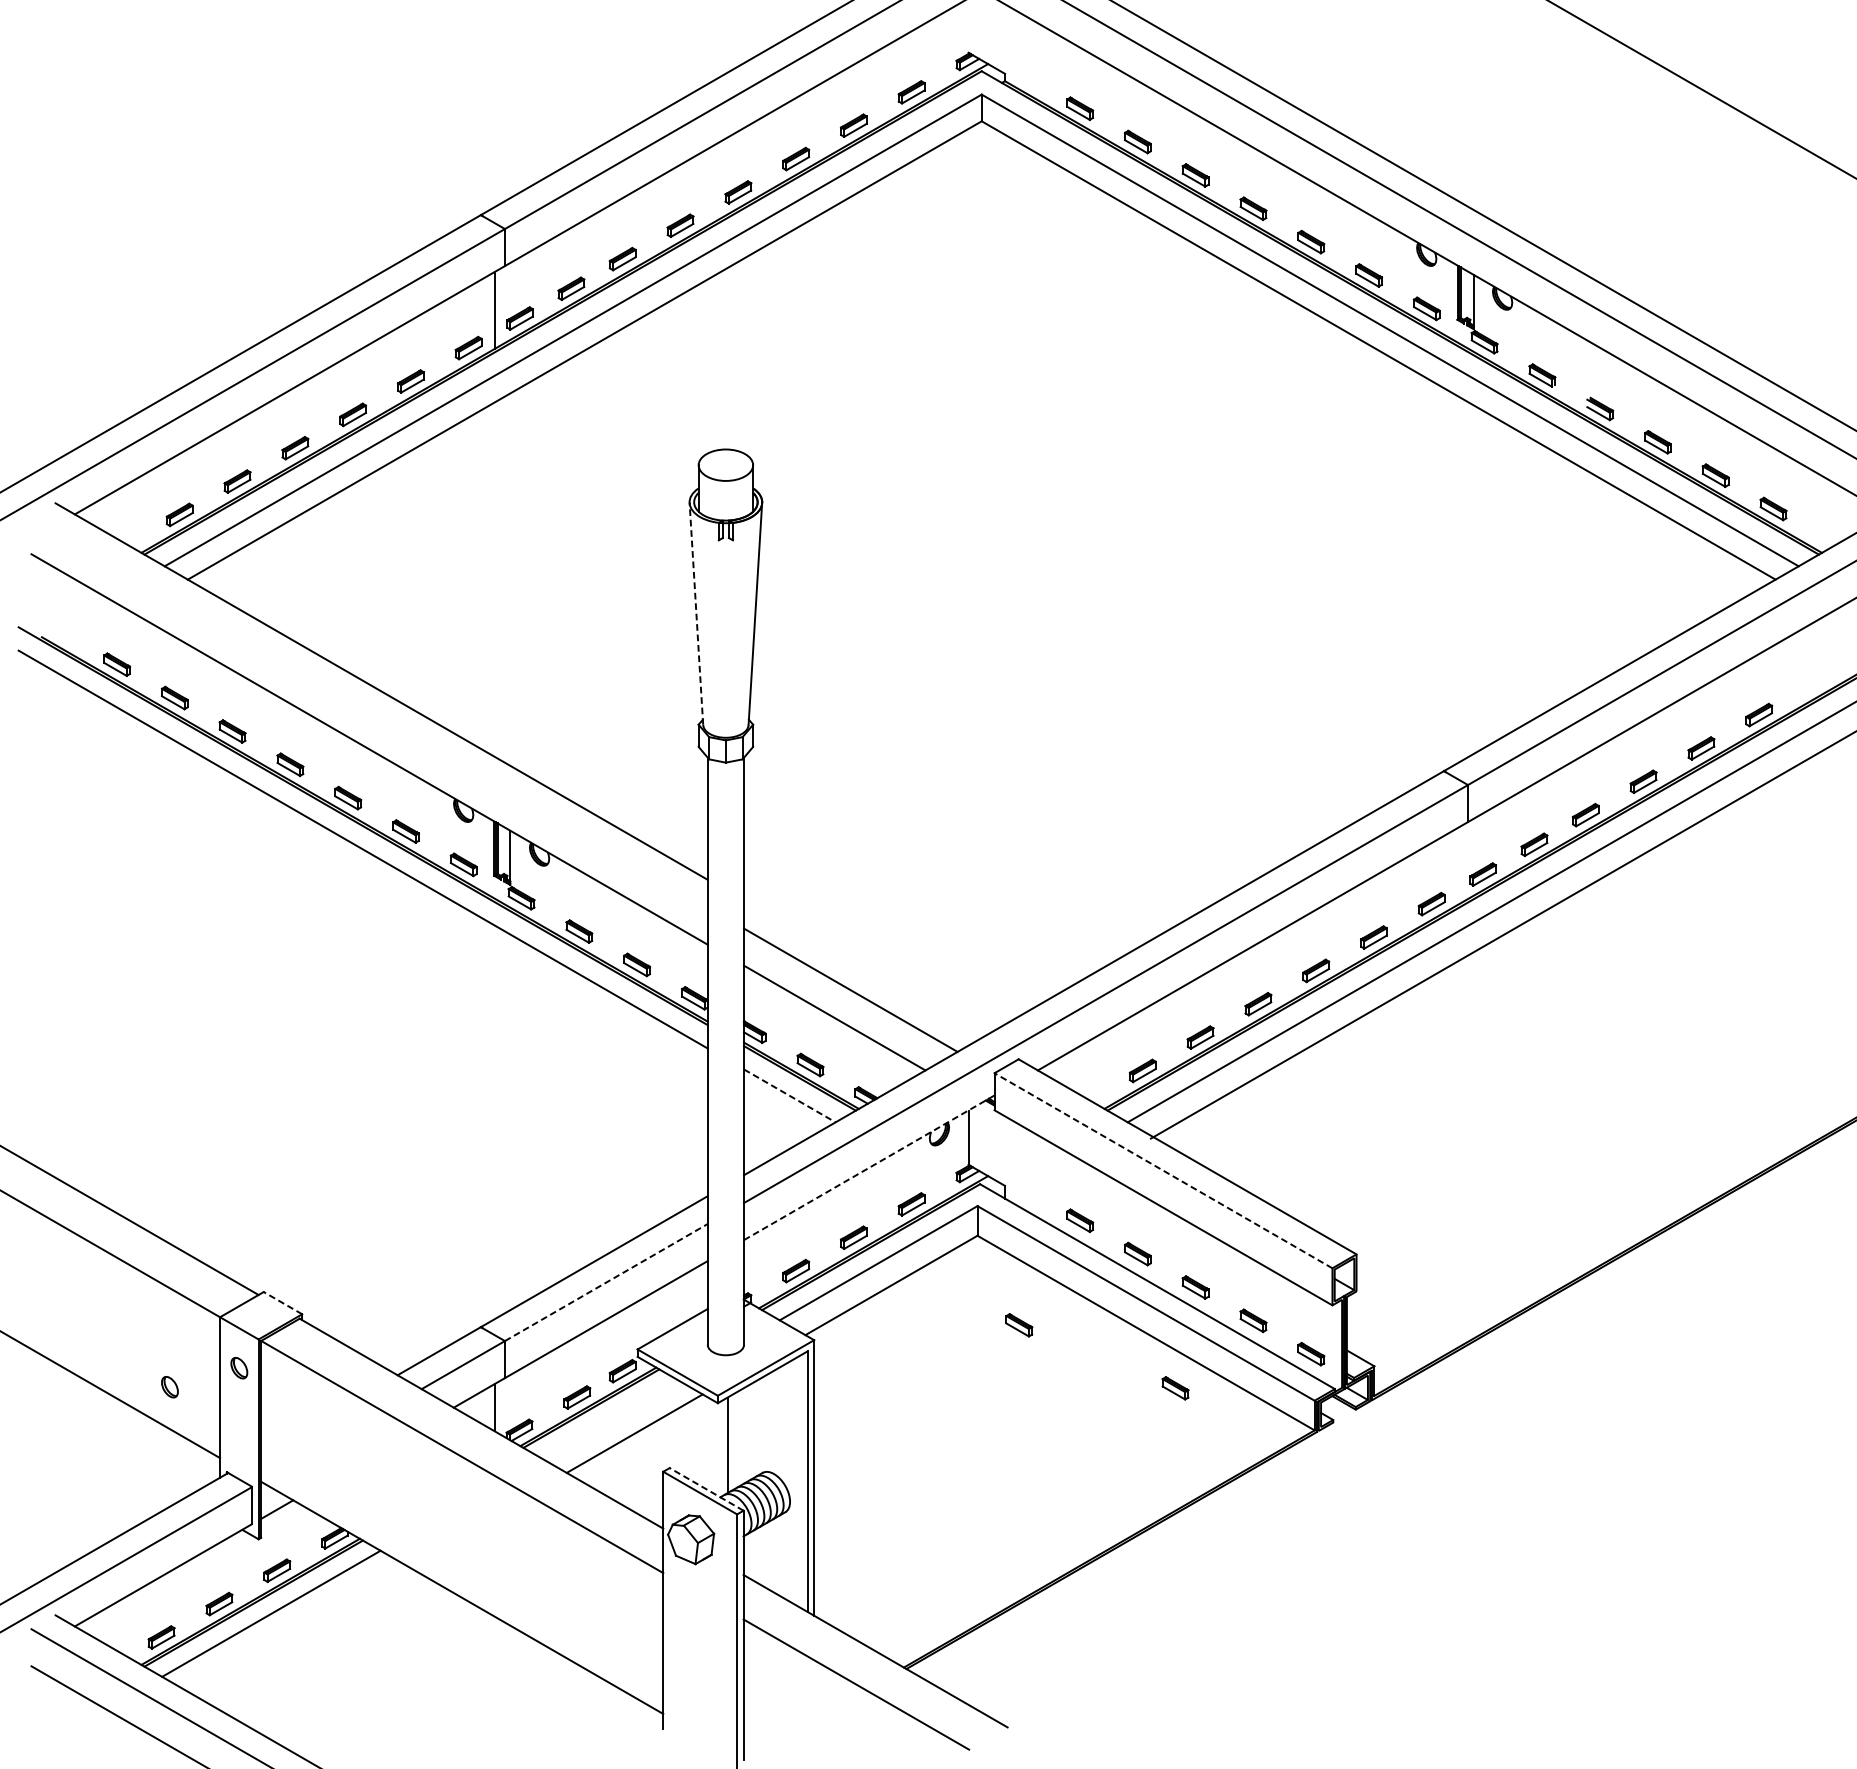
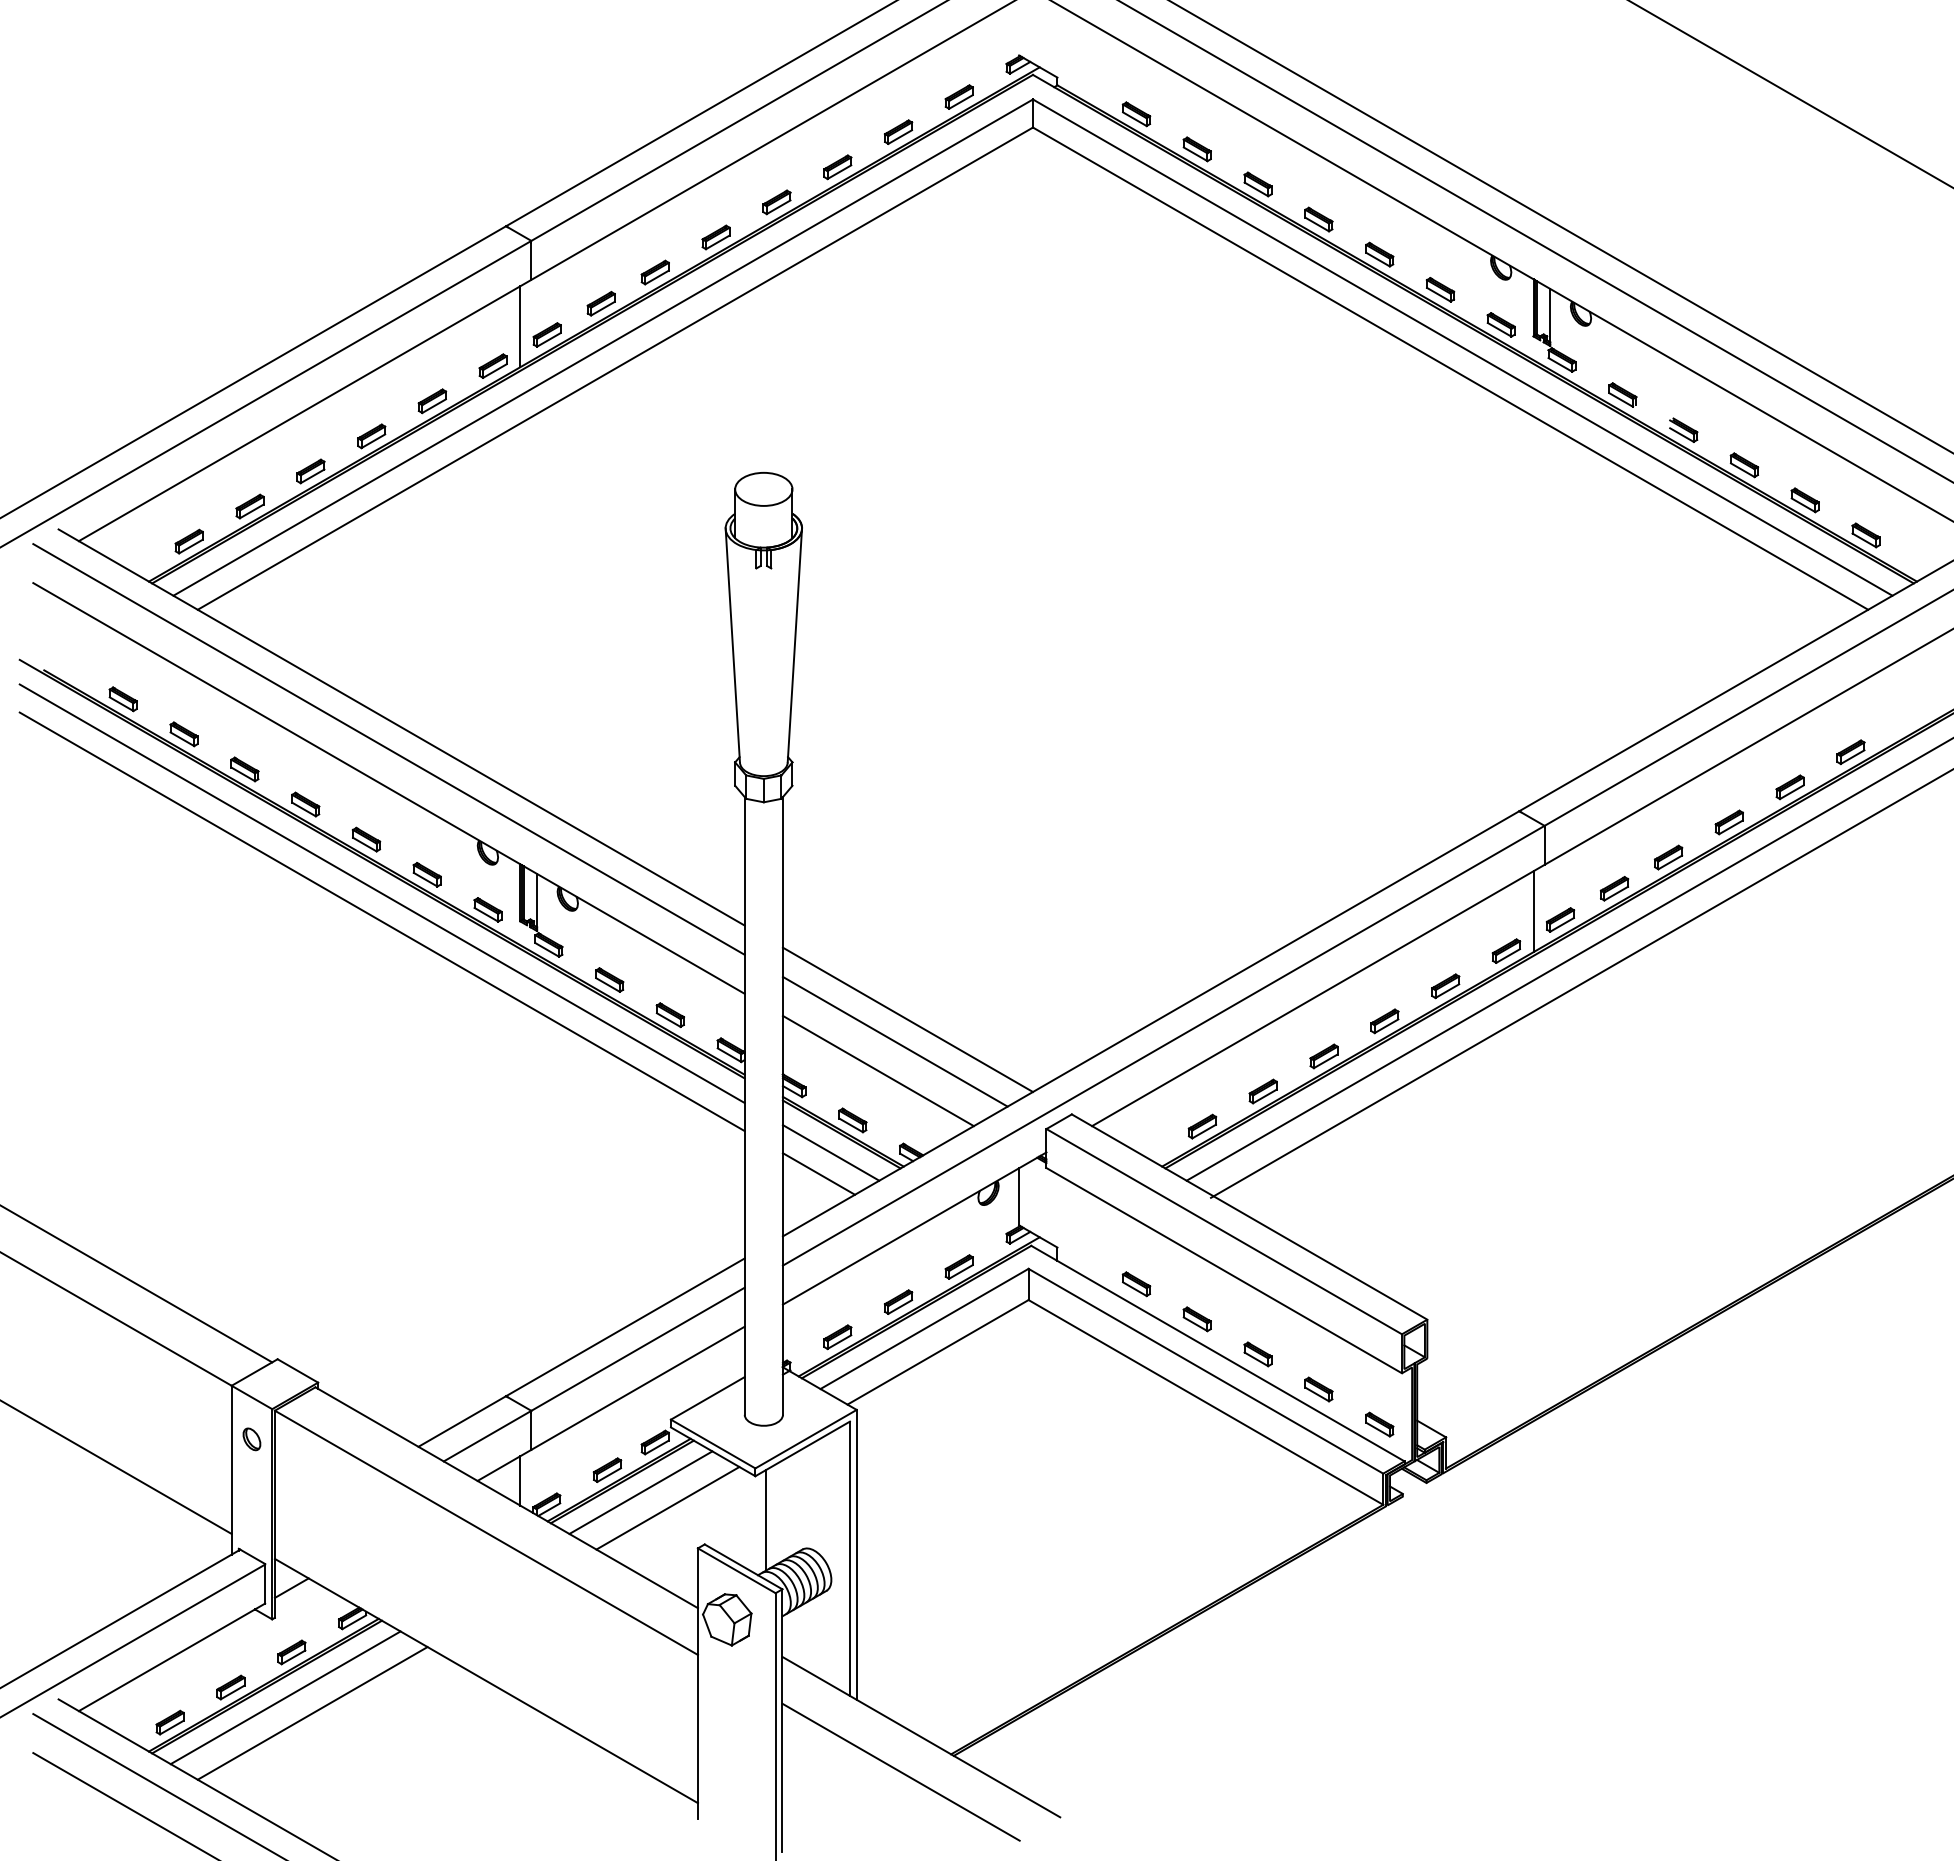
line: (696, 612) -> (732, 644), dashed -> solid
line: (369, 712) -> (388, 749), added
line: (1457, 866) -> (1533, 911), added
line: (362, 875) -> (381, 921), added
line: (862, 969) -> (907, 1019), added
line: (790, 1095) -> (831, 1152), dashed -> solid
line: (777, 1115) -> (818, 1173), added
line: (870, 1167) -> (915, 1228), dashed -> solid
line: (1162, 1170) -> (1223, 1231), dashed -> solid
line: (606, 1282) -> (638, 1349), dashed -> solid
line: (282, 1302) -> (297, 1370), dashed -> solid
part: (1019, 1325) -> (1072, 1394), removed
part: (169, 1387) -> (178, 1459), removed
part: (1175, 1388) -> (1236, 1460), removed
line: (608, 1418) -> (640, 1492), added
line: (706, 1489) -> (743, 1566), dashed -> solid
line: (296, 1628) -> (312, 1713), added

